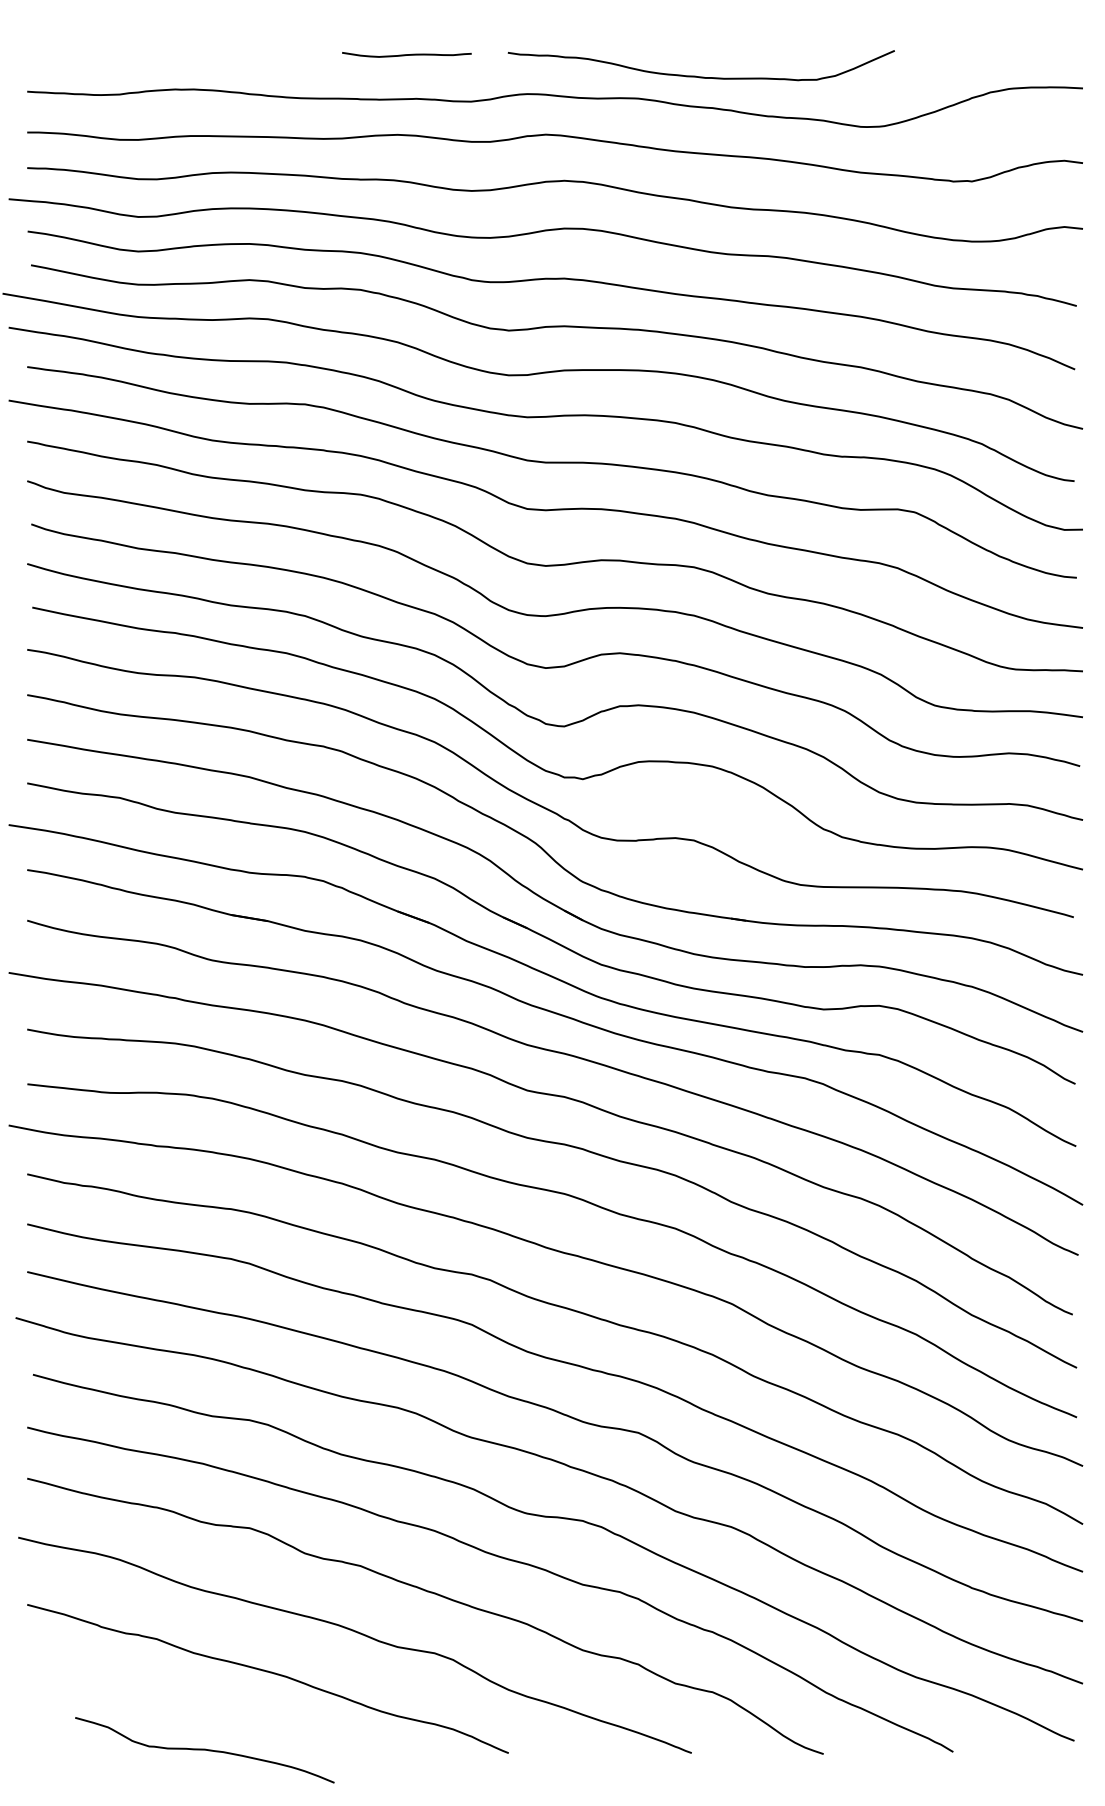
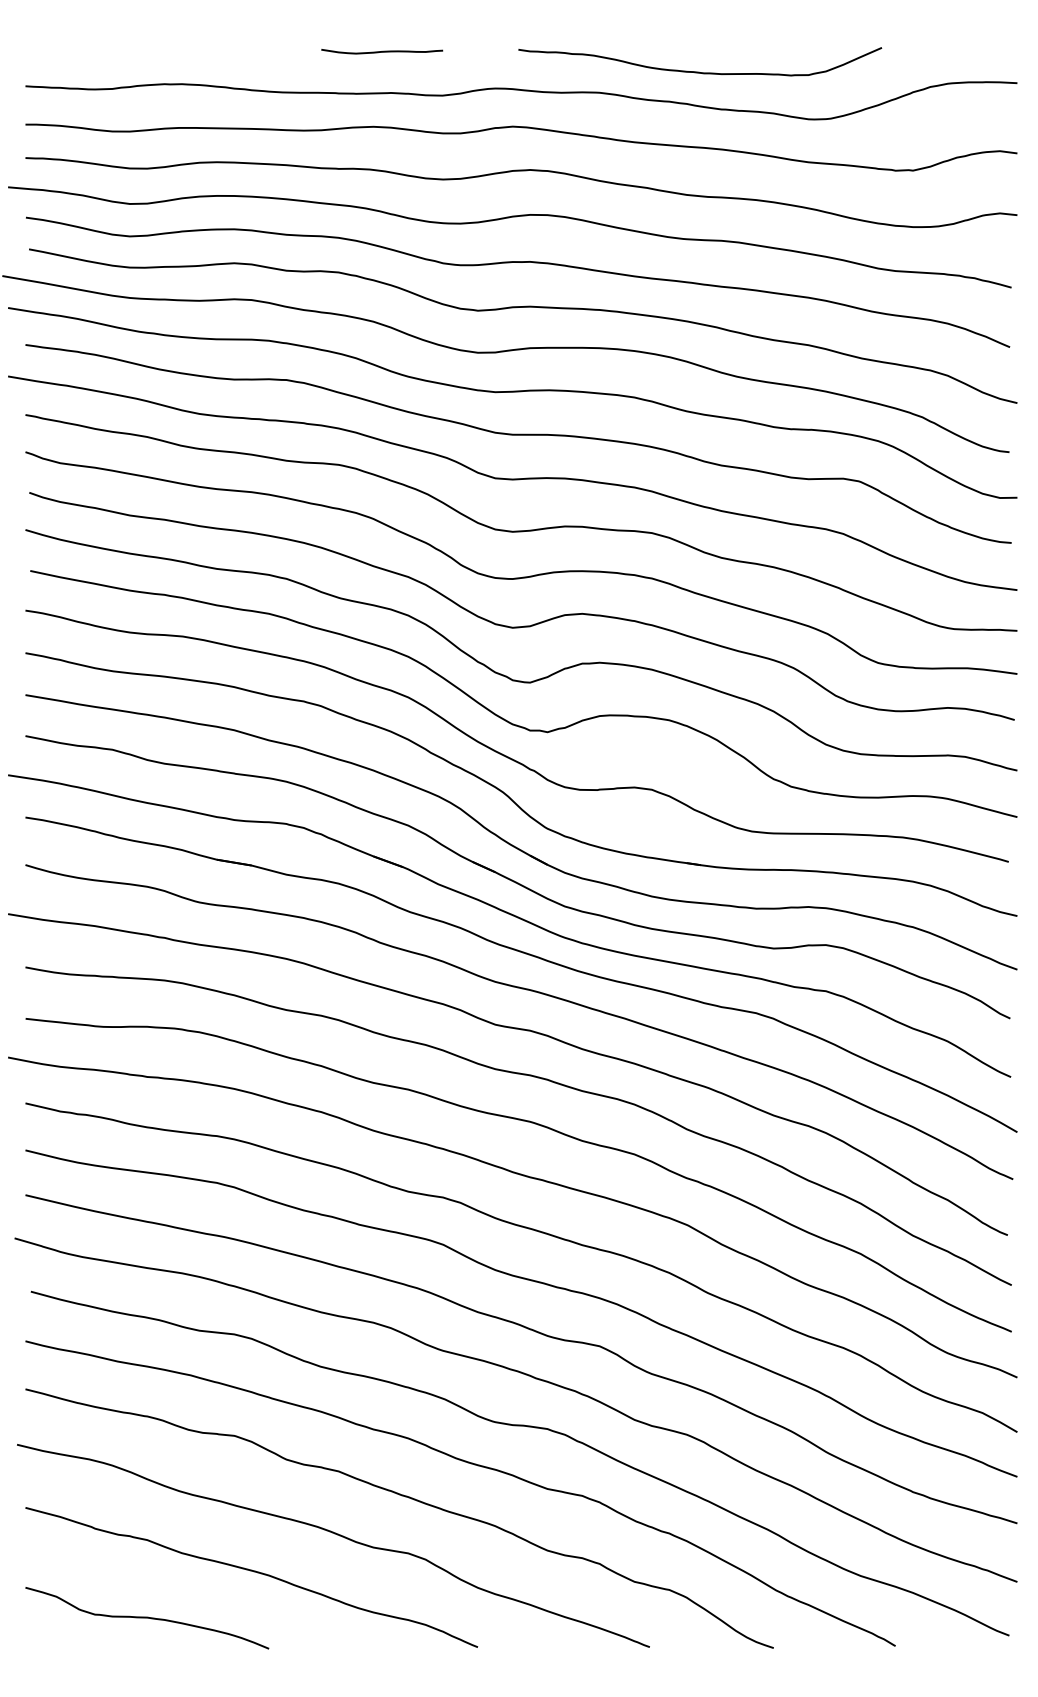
curve: (700, 76) -> (699, 72), moved
curve: (204, 1750) -> (146, 1618), moved

